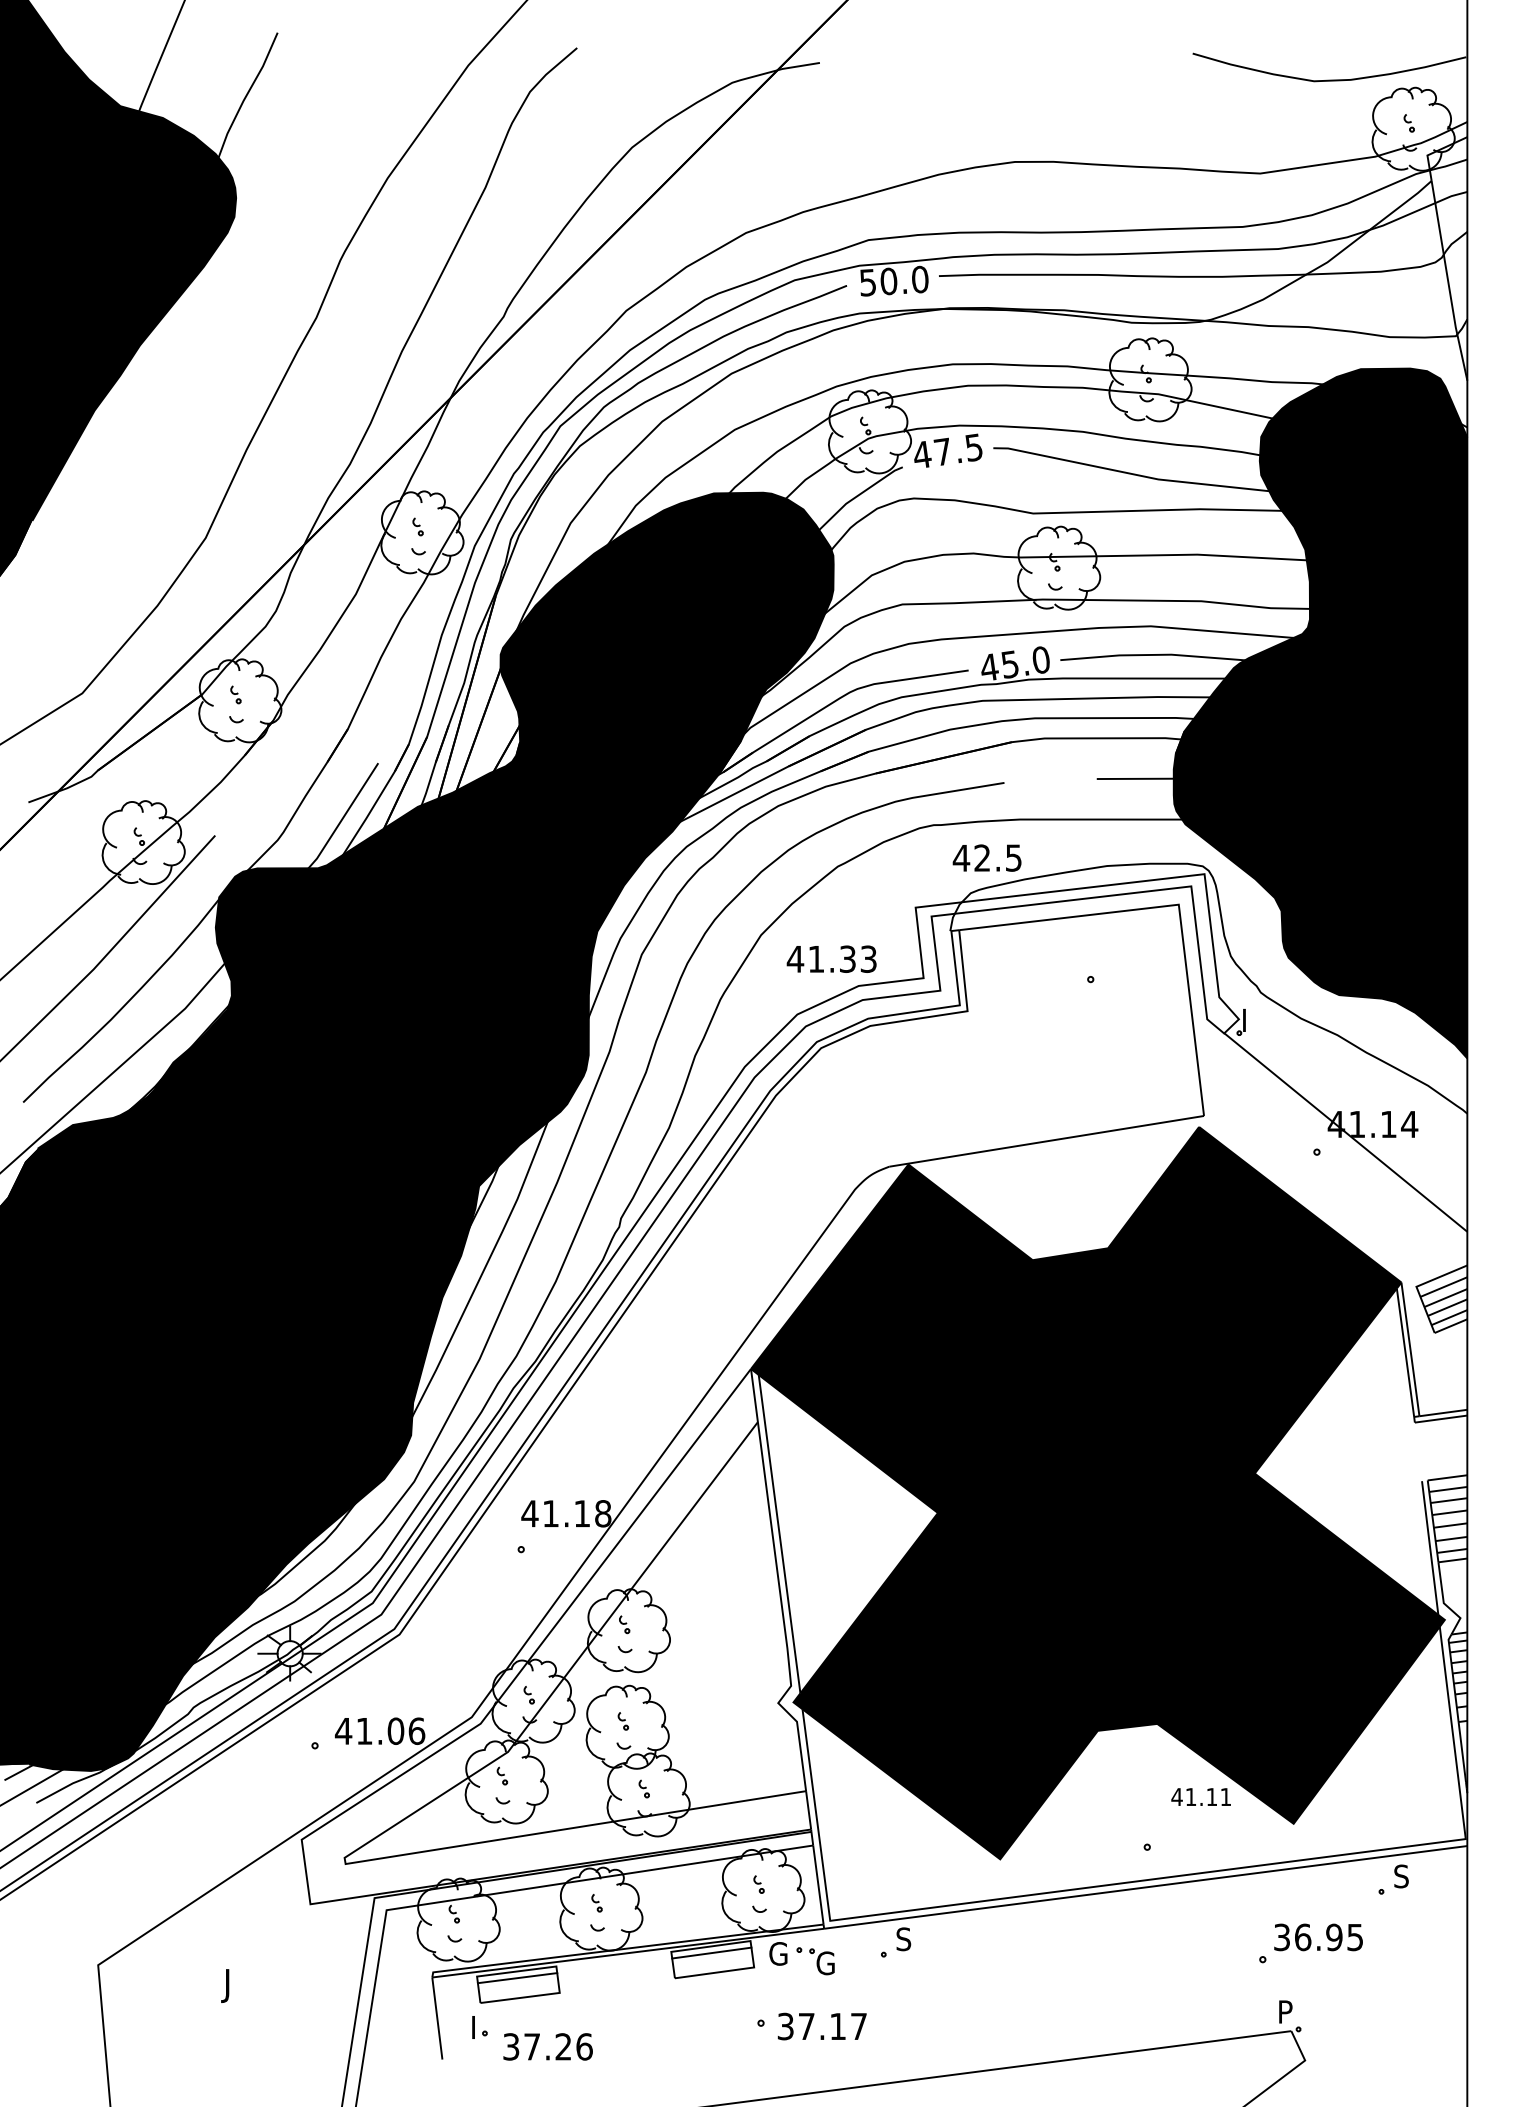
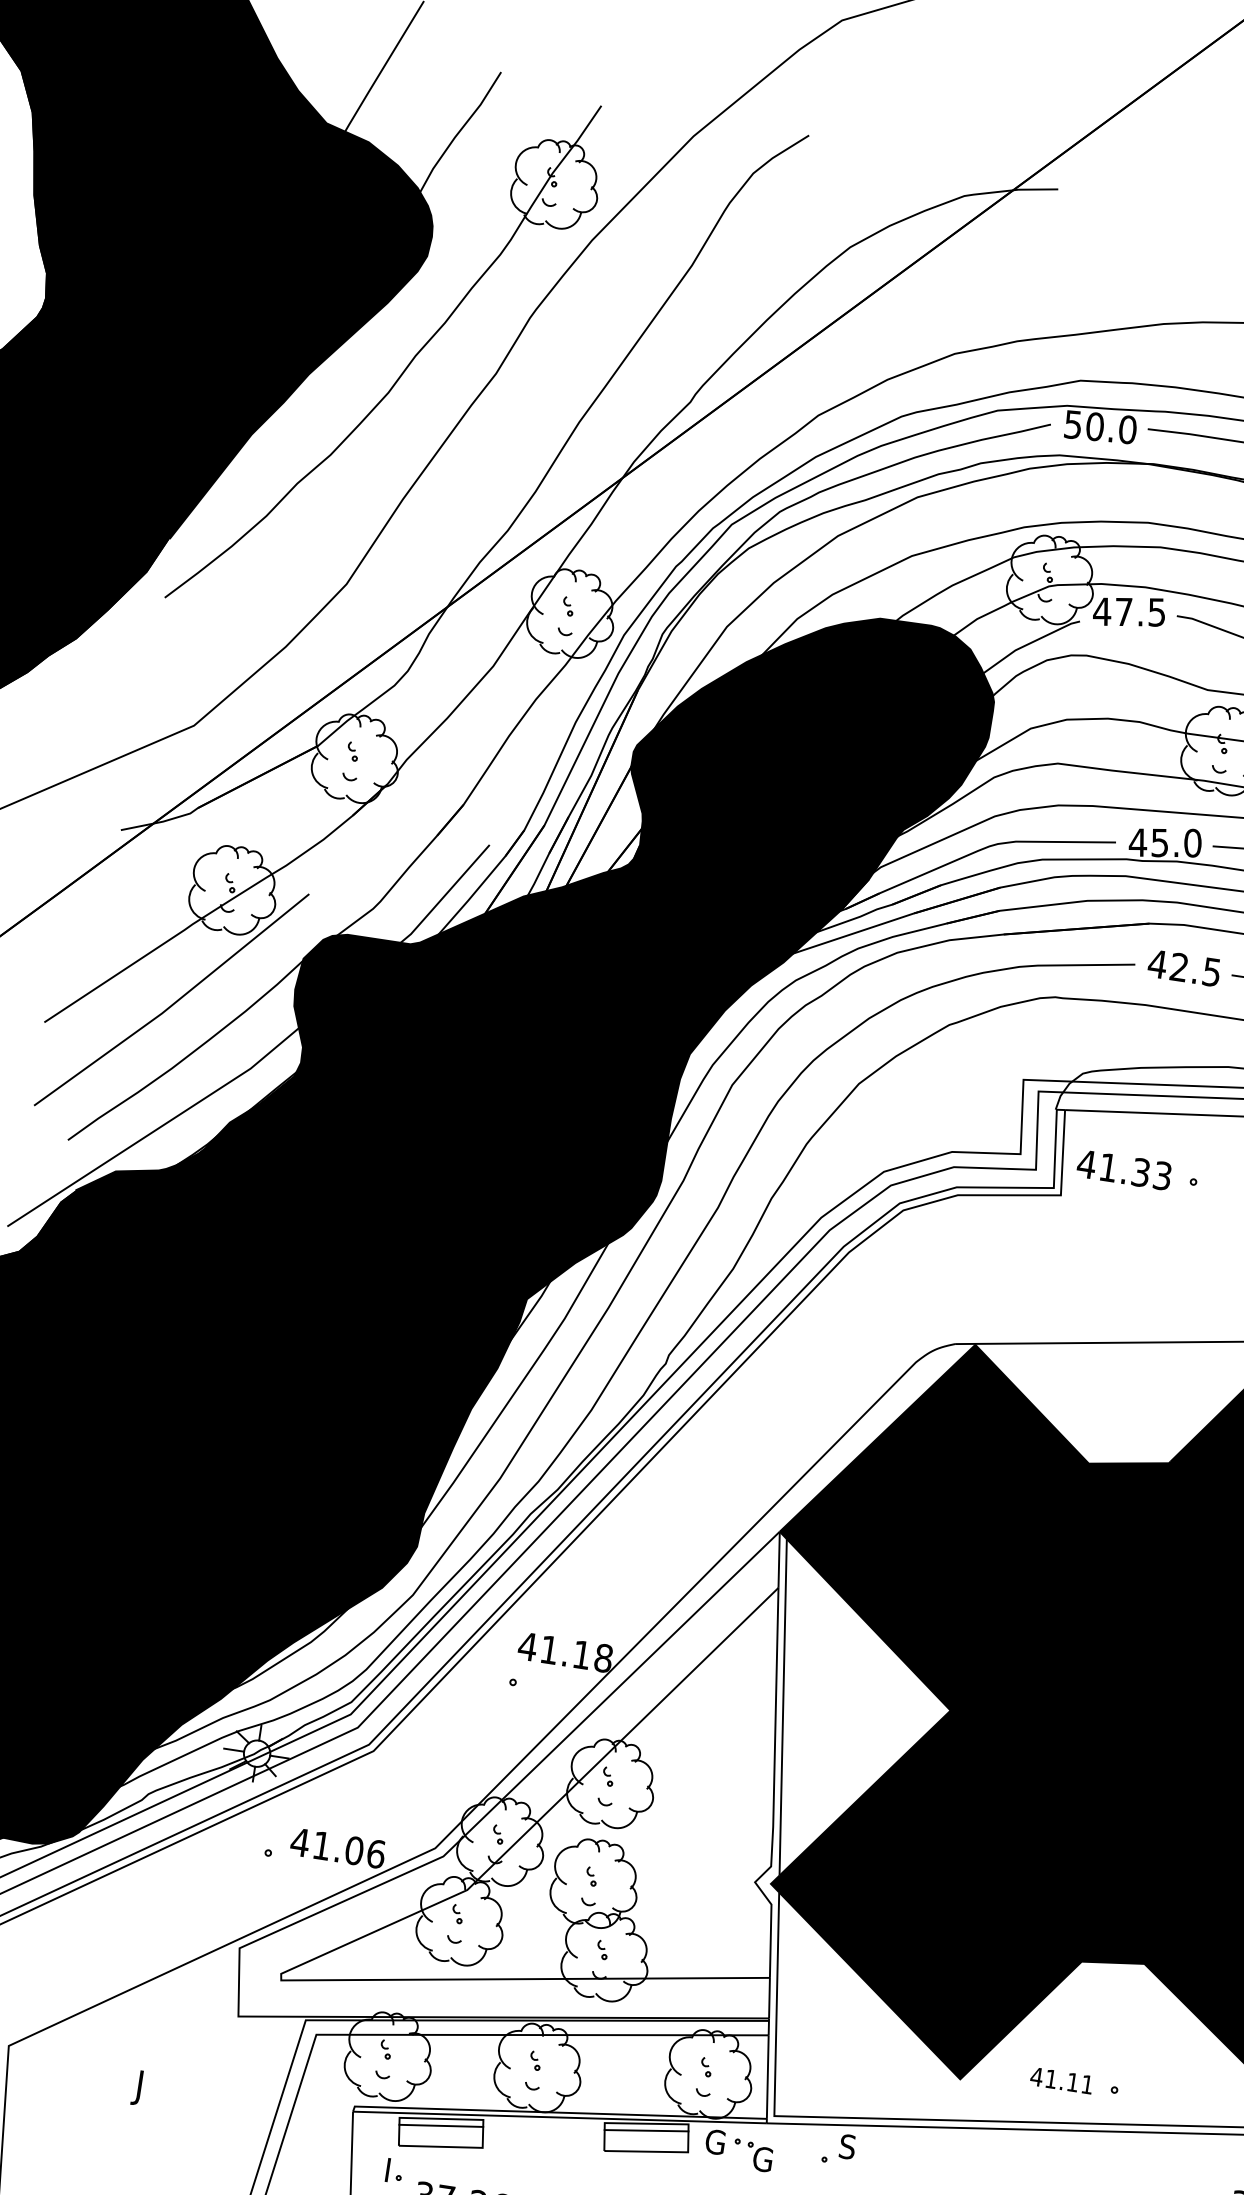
part: (231, 322) -> (407, 365), added
text: (986, 857) -> (1183, 967), moved
text: (831, 958) -> (1124, 1169), moved
text: (1200, 1796) -> (1061, 2080), moved

